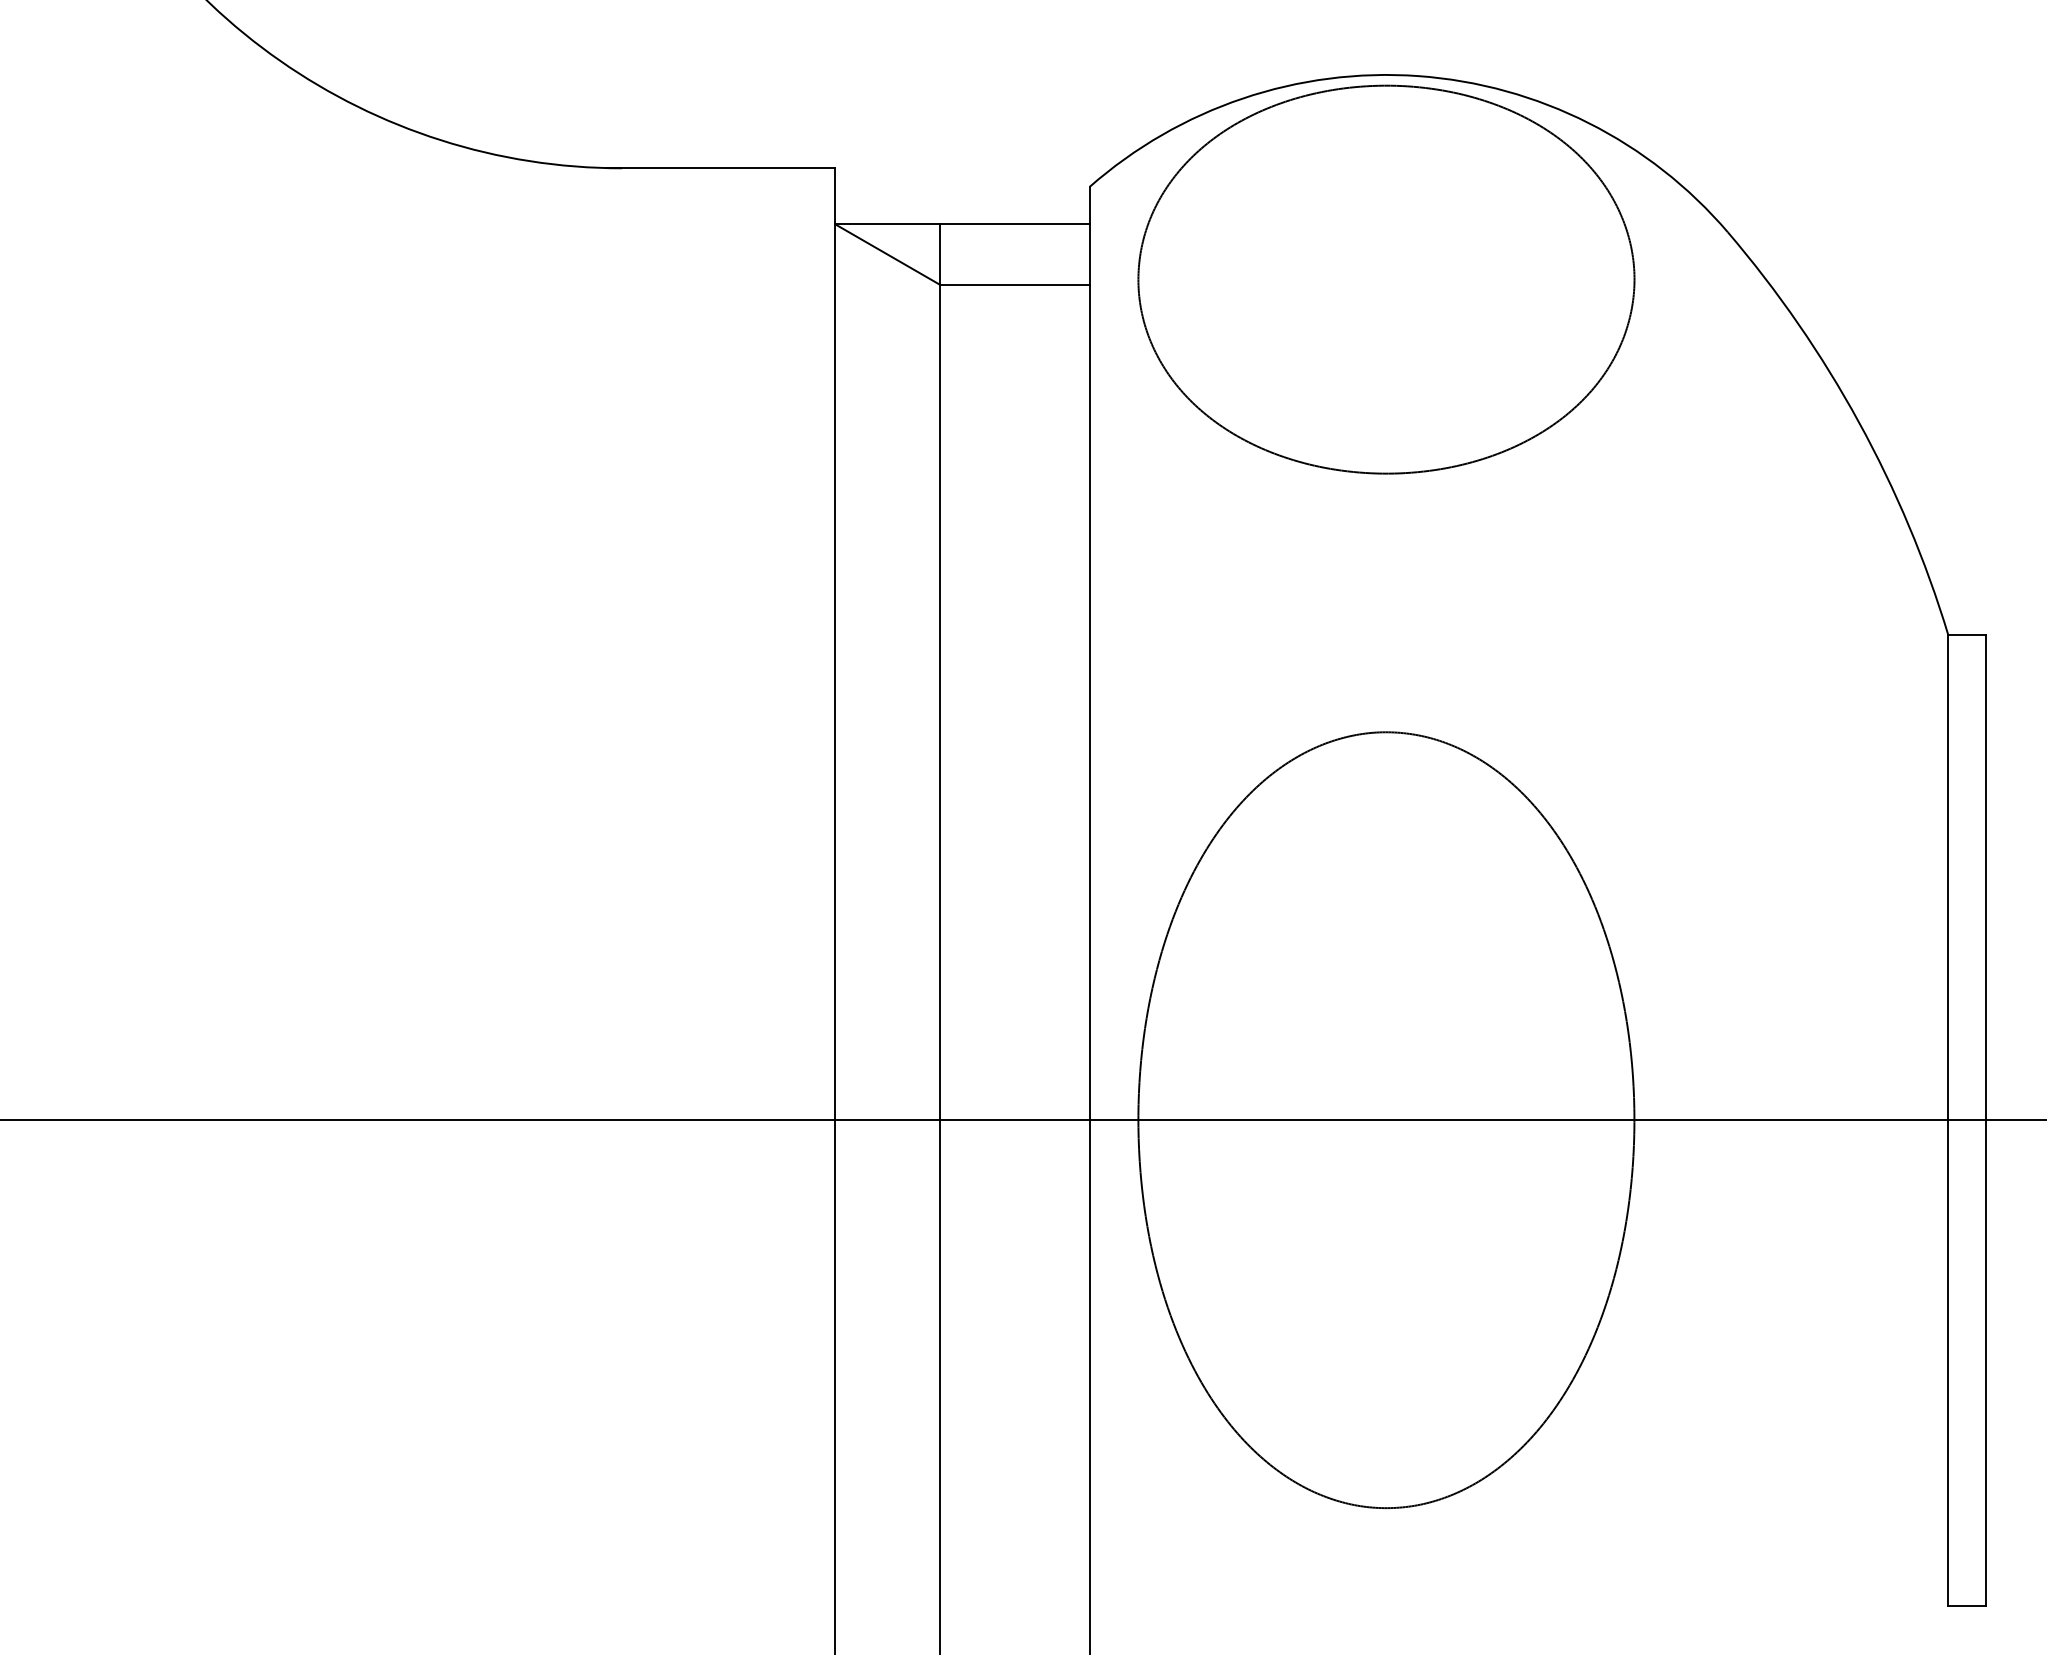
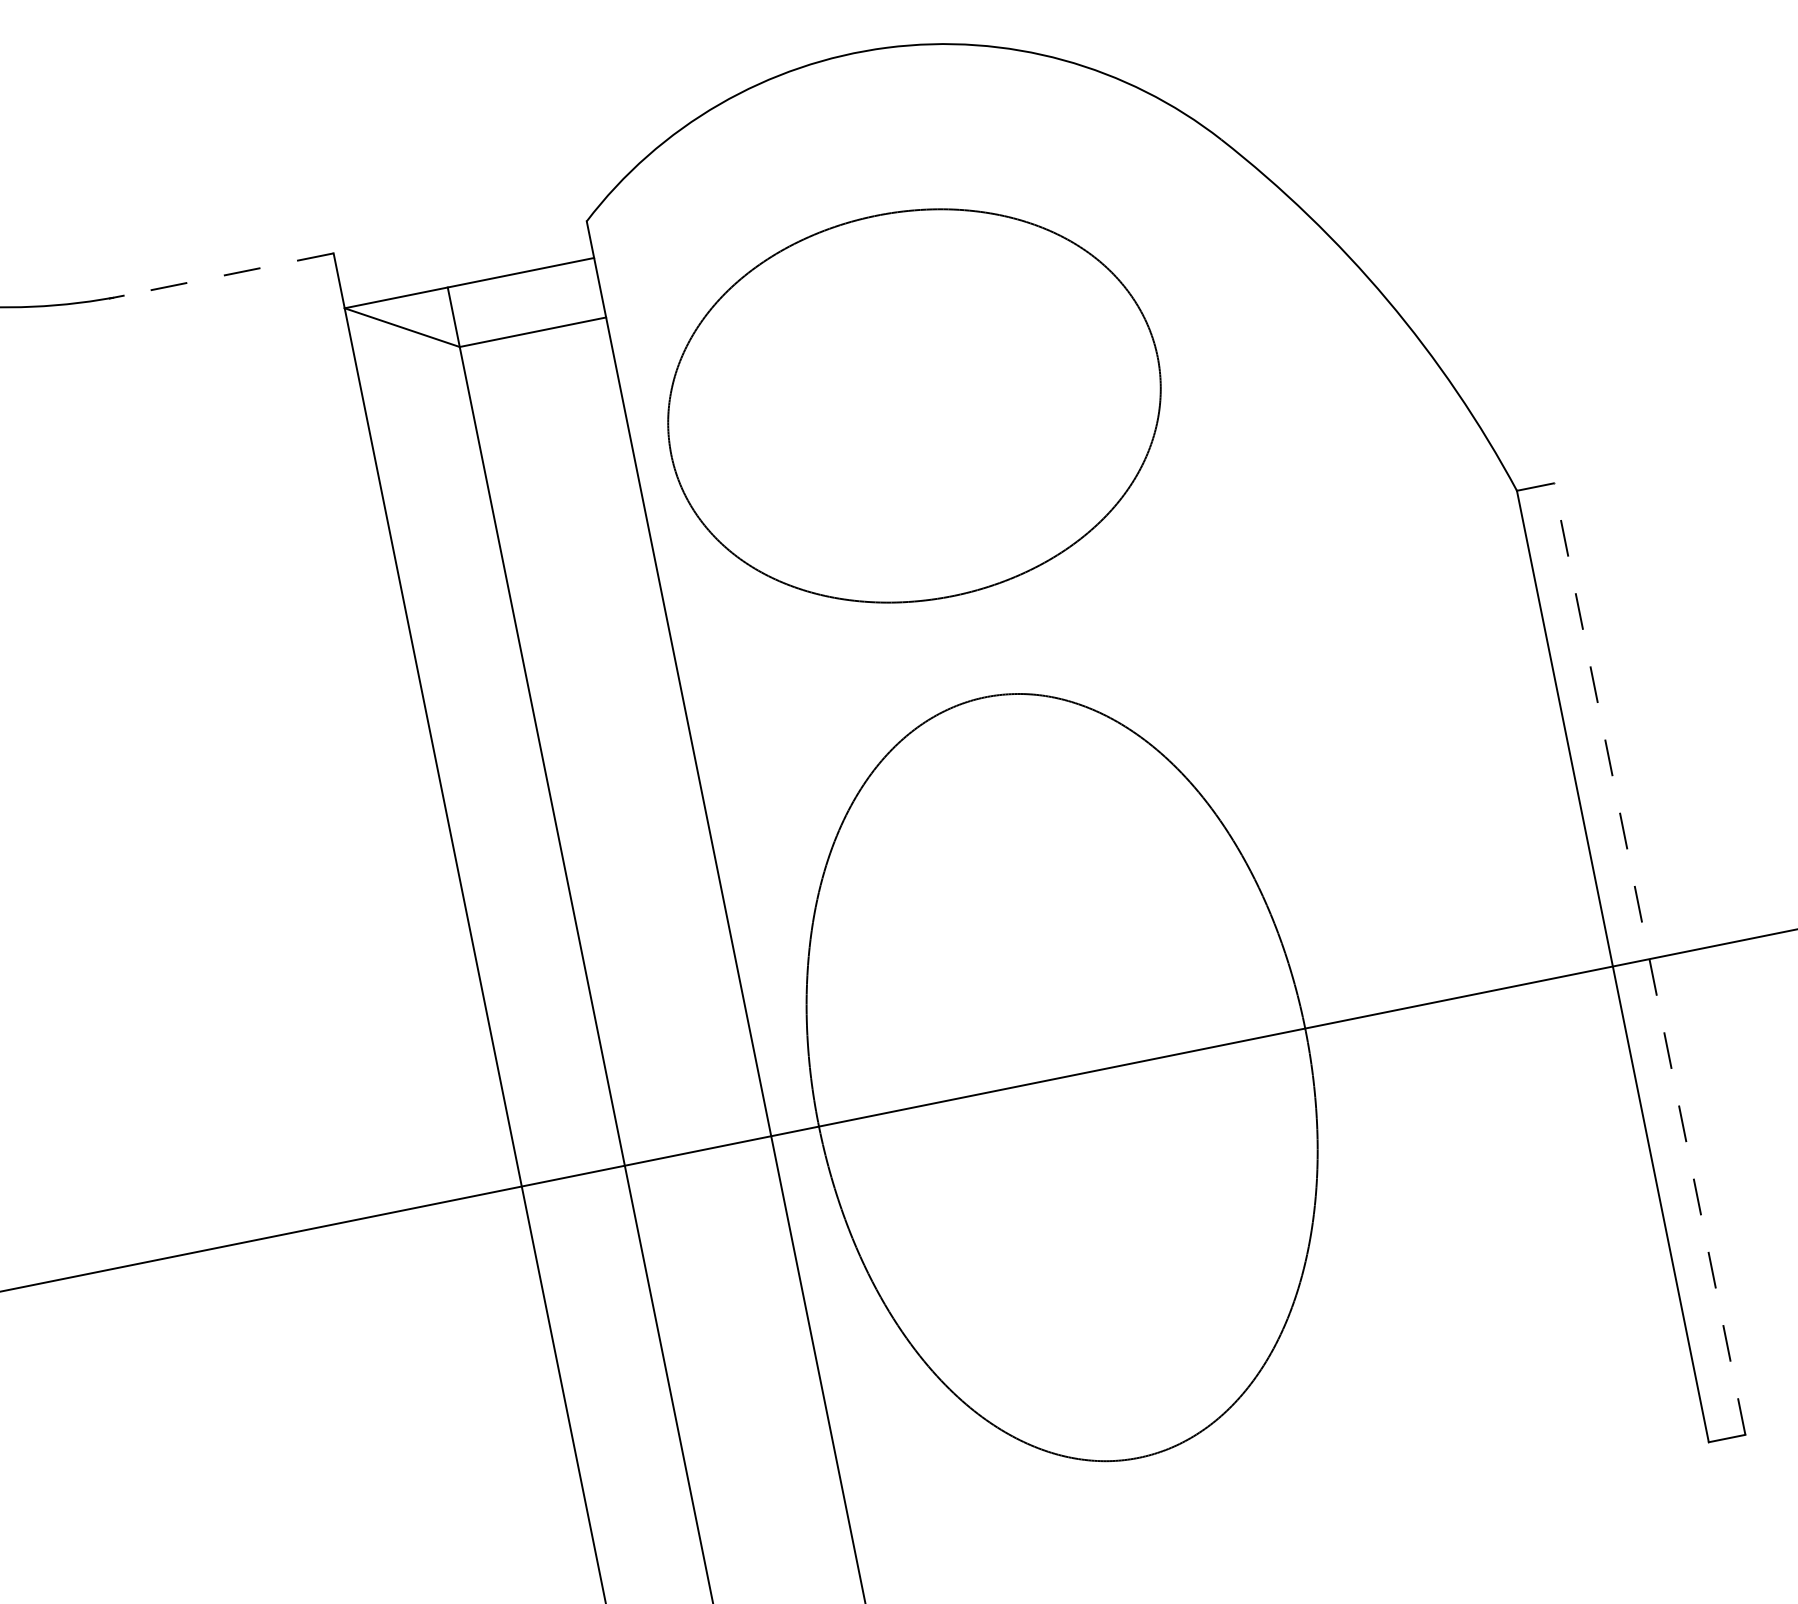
line: (720, 168) -> (221, 276), solid -> dashed
part: (1386, 279) -> (914, 405), moved
line: (1985, 1119) -> (1649, 958), solid -> dashed

